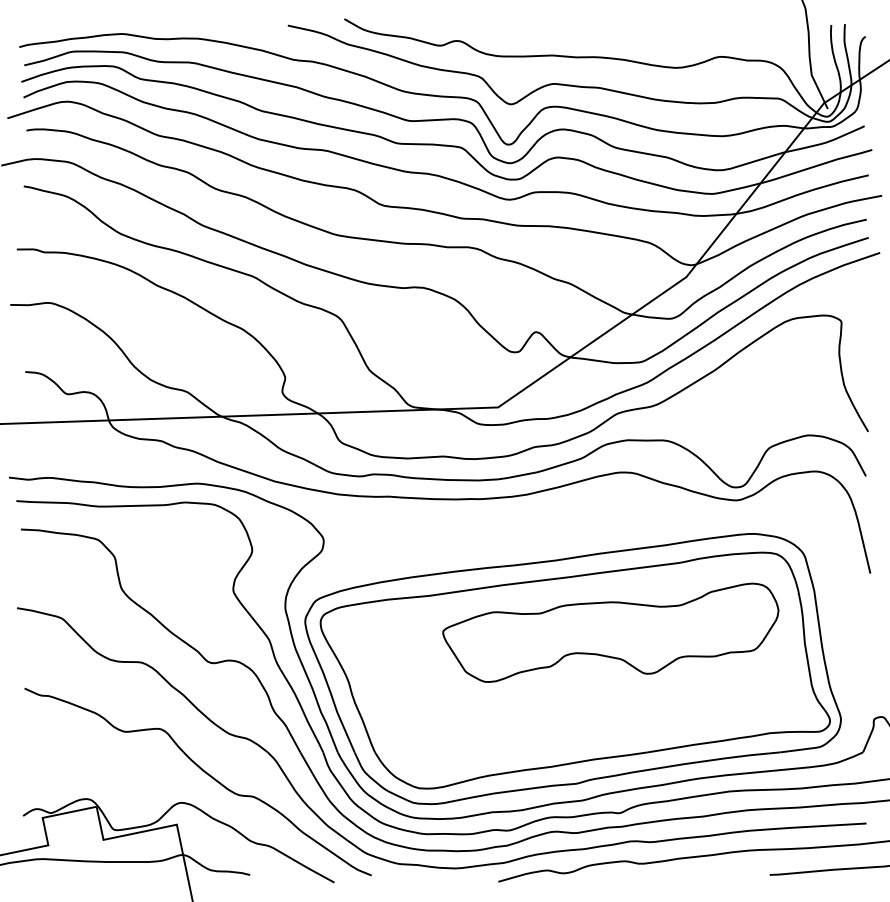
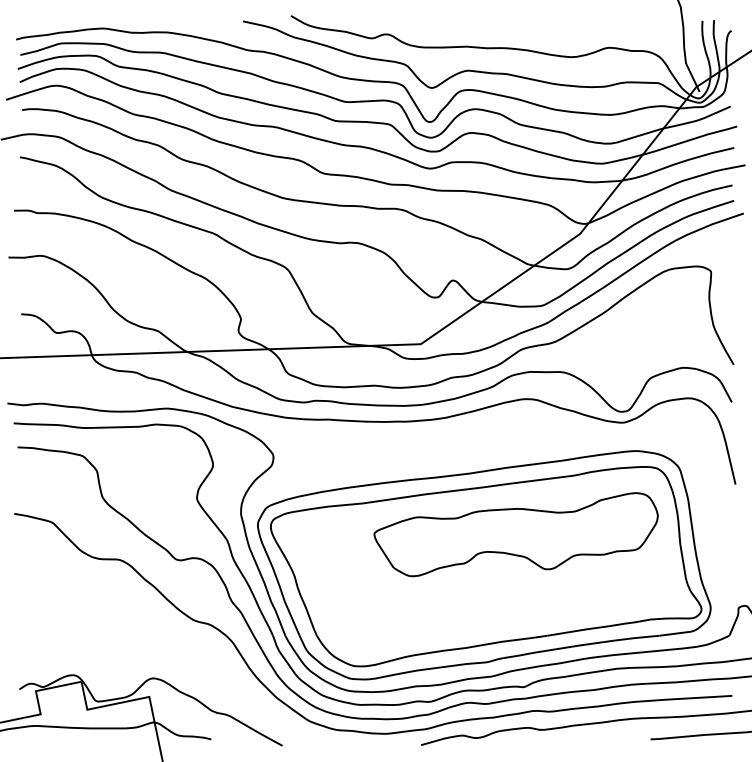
part: (202, 771) -> (171, 651), removed

